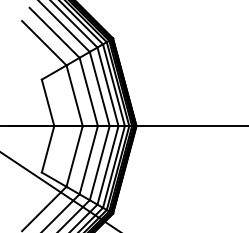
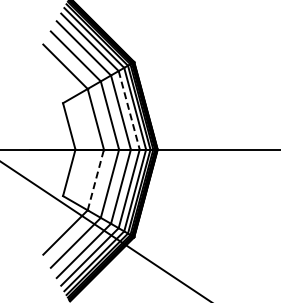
line: (108, 86) -> (129, 110), solid -> dashed
line: (74, 155) -> (95, 179), solid -> dashed

